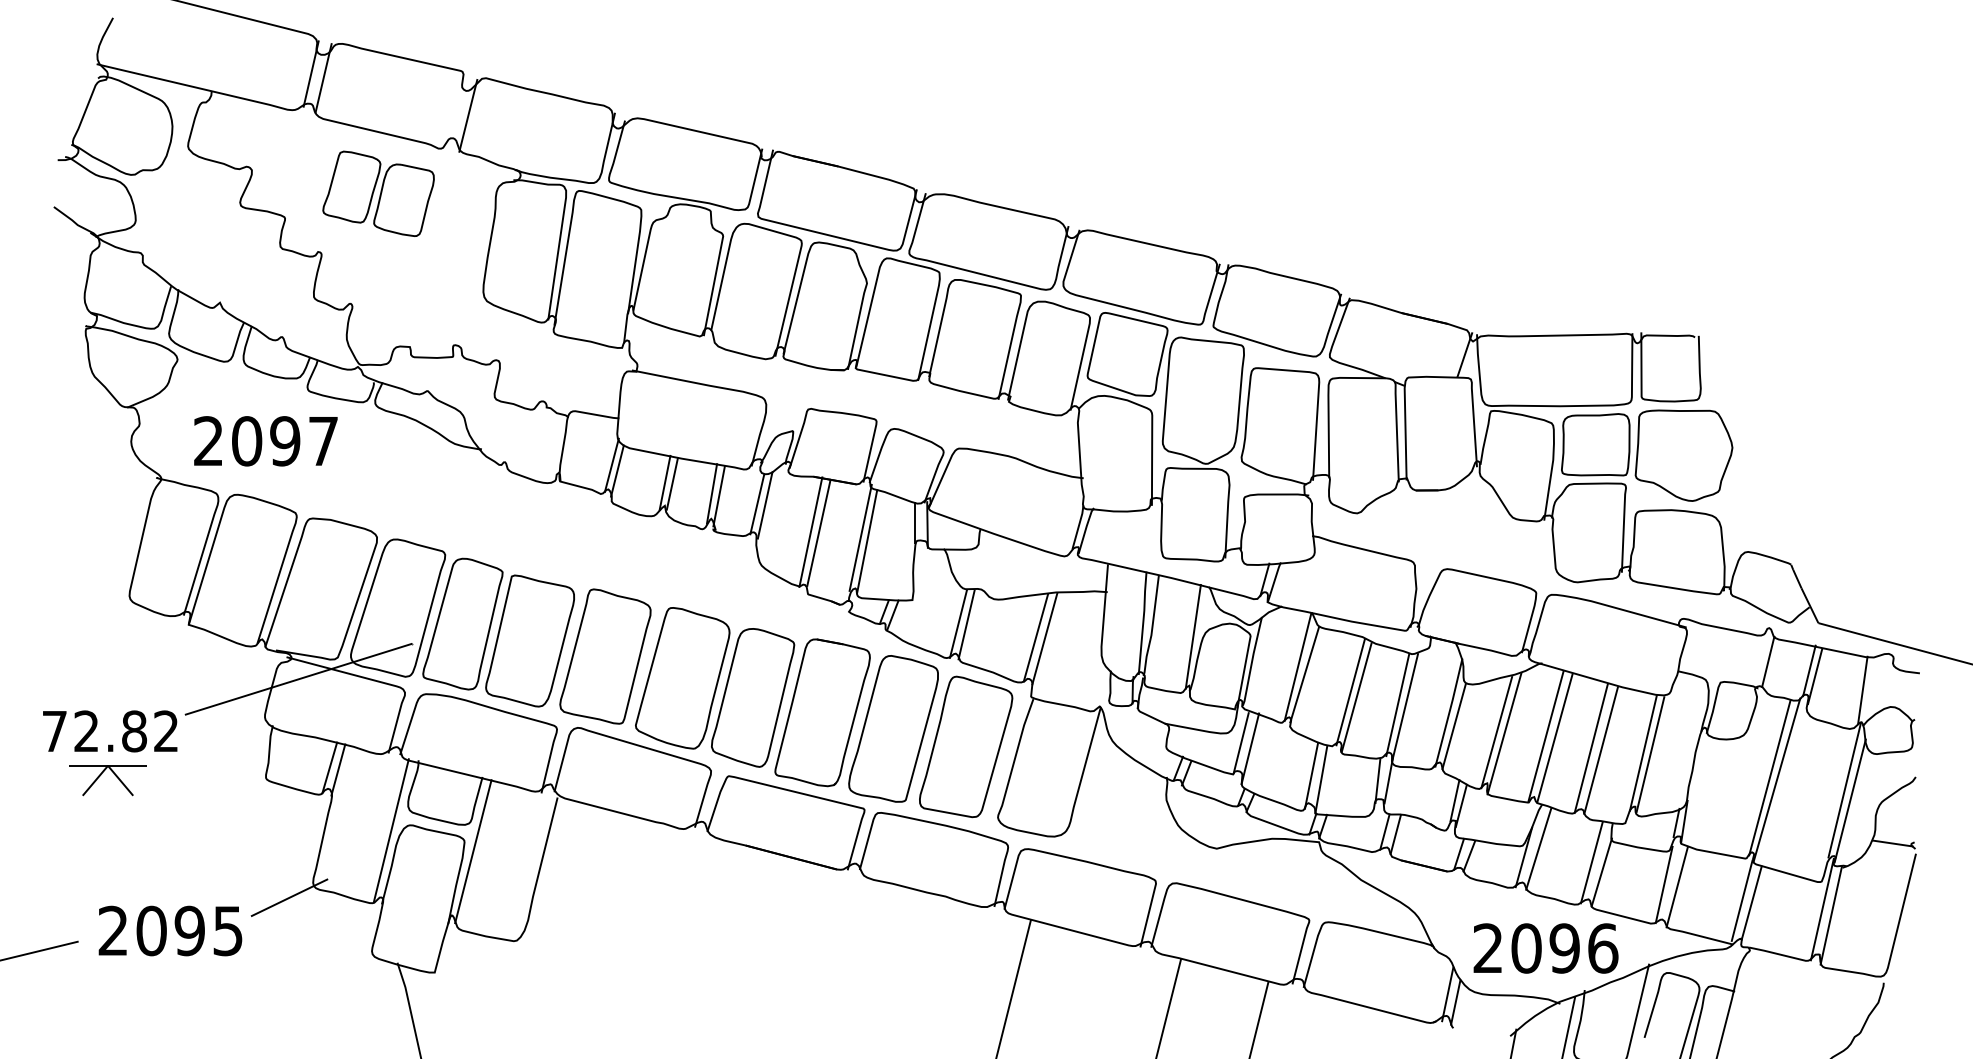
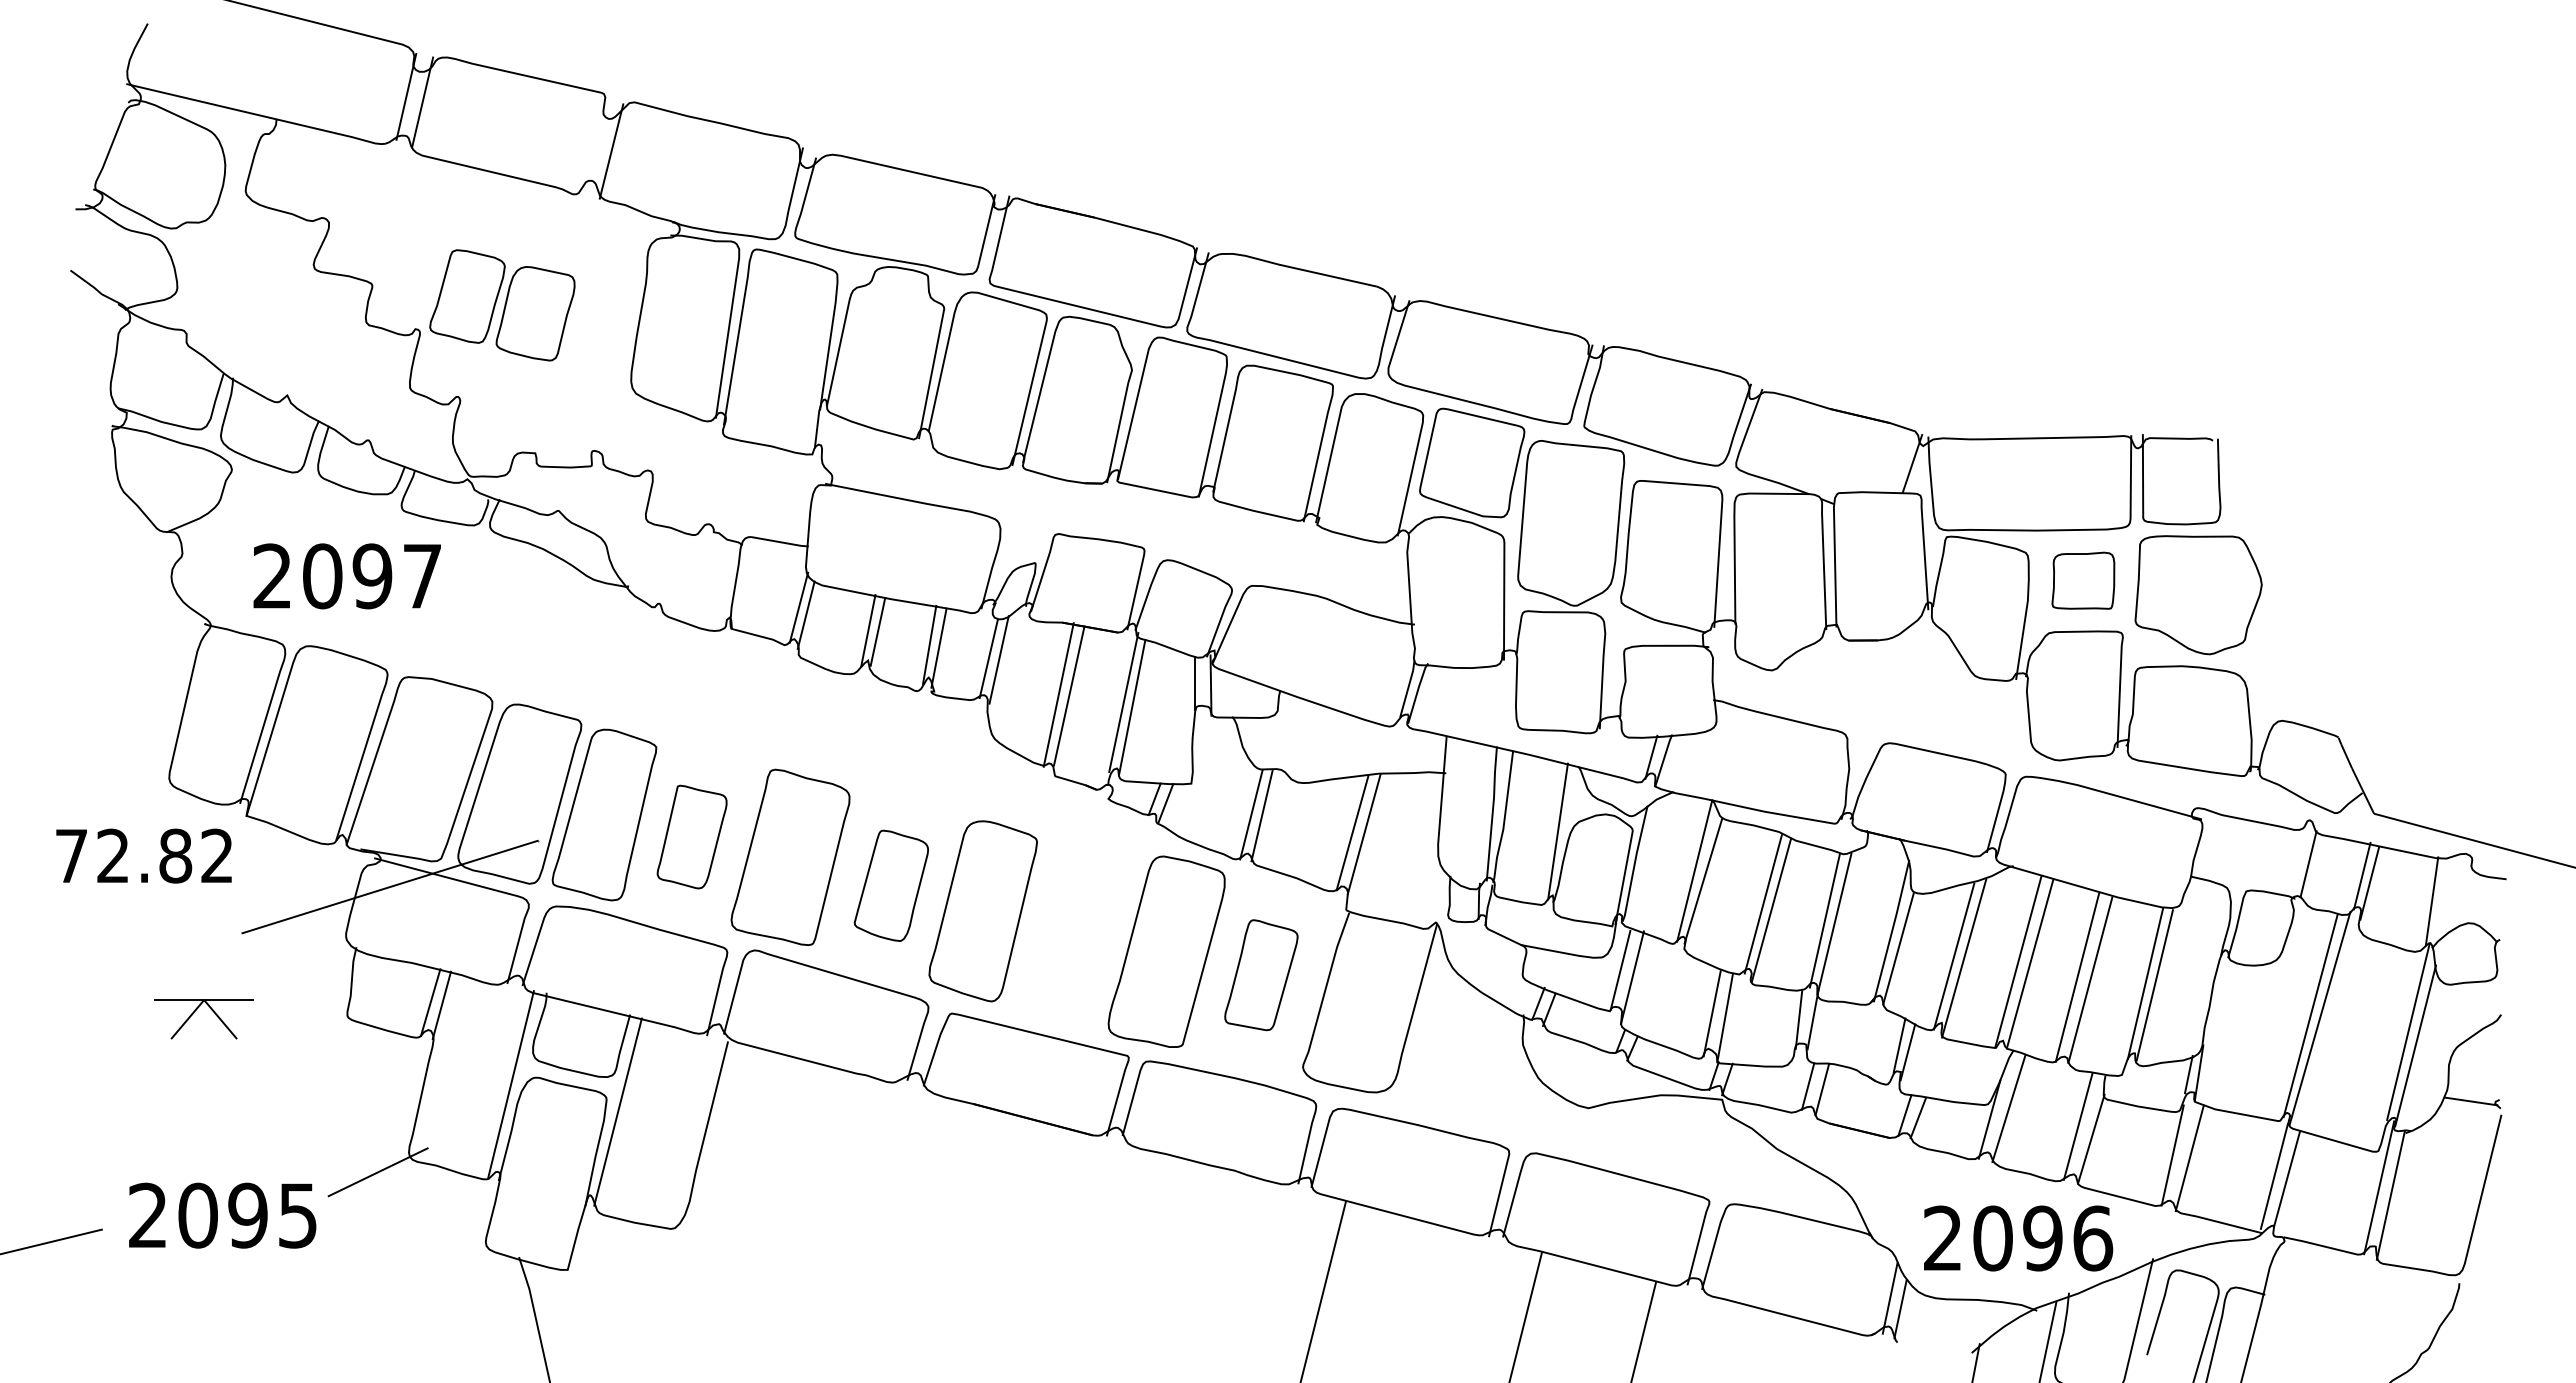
part: (378, 193) -> (502, 305), moved
part: (1595, 444) -> (2083, 580), size x0.7
part: (529, 640) -> (691, 836), size x0.6
part: (682, 678) -> (891, 885), size x0.6
part: (822, 712) -> (1073, 930), removed
text: (109, 730) -> (143, 855), moved
part: (966, 746) -> (1261, 974), size x0.6
part: (100, 776) -> (194, 1013), moved

